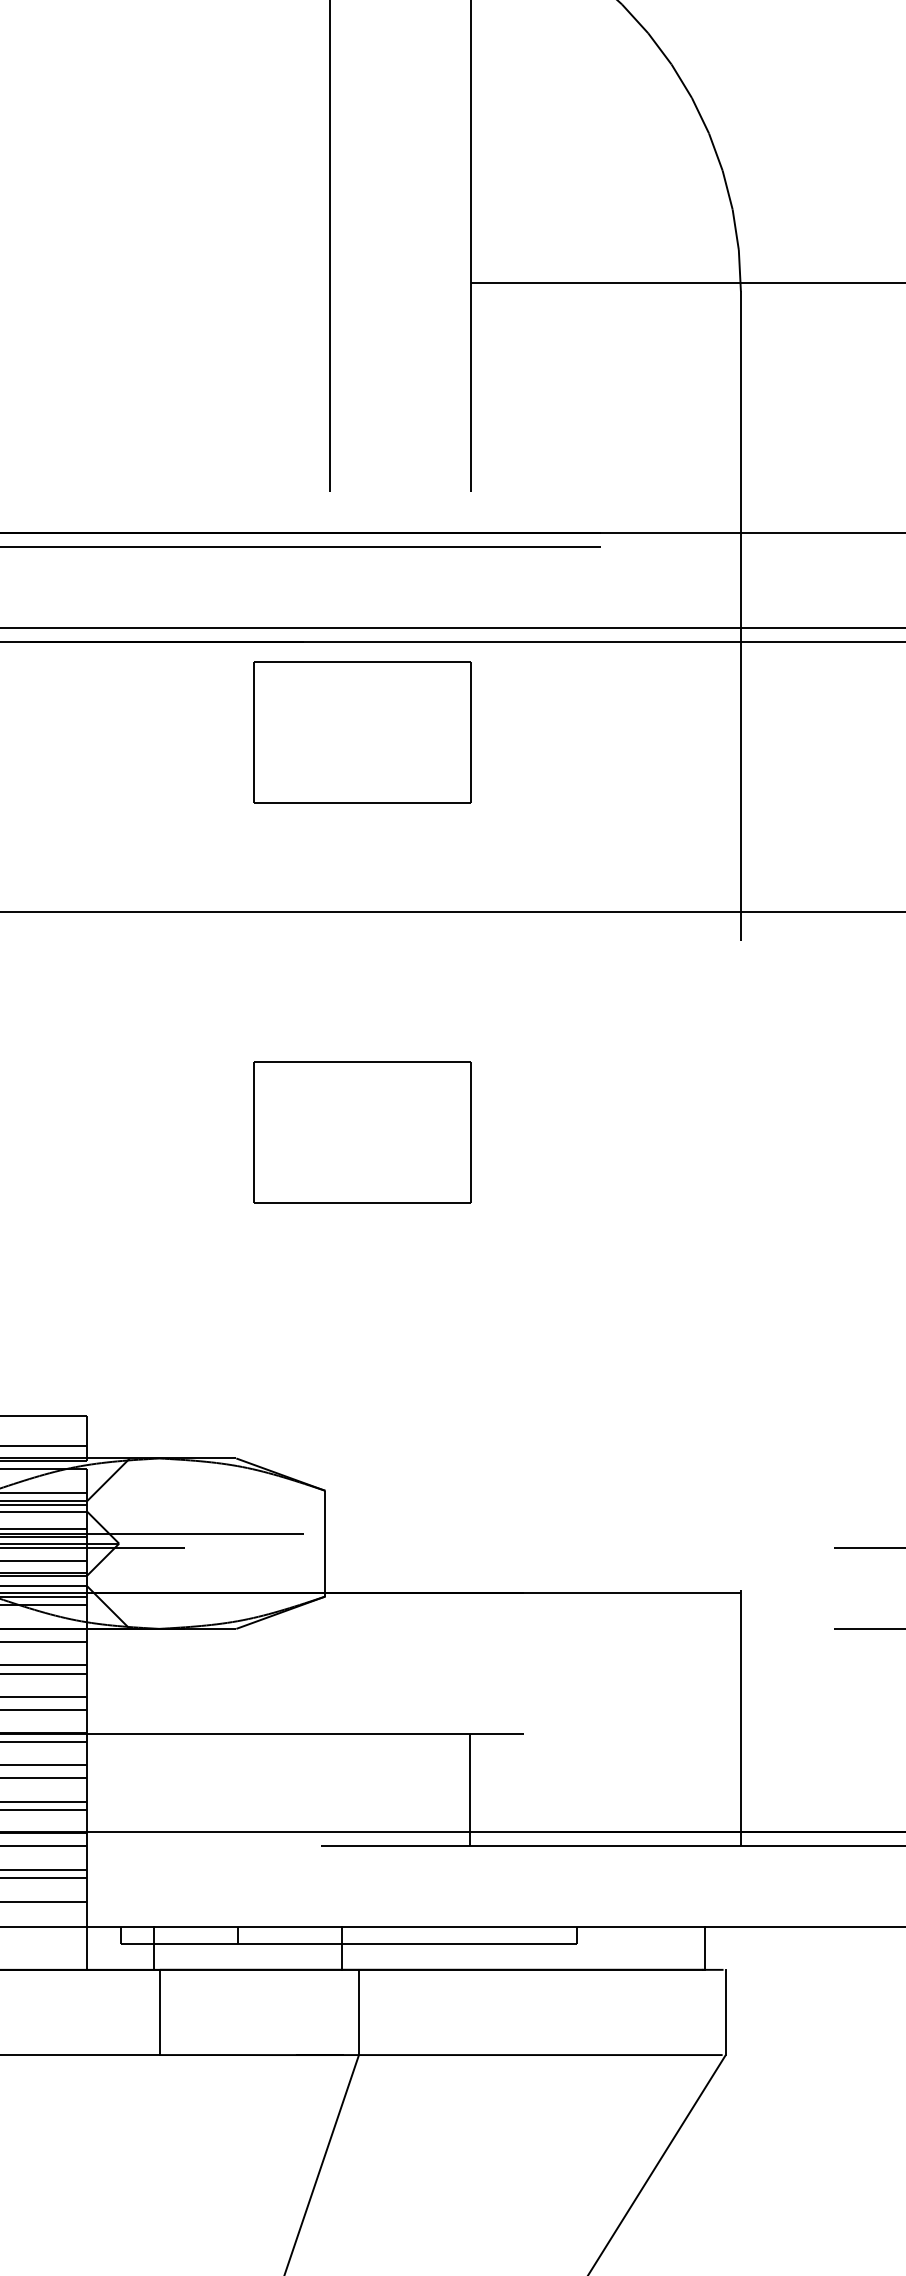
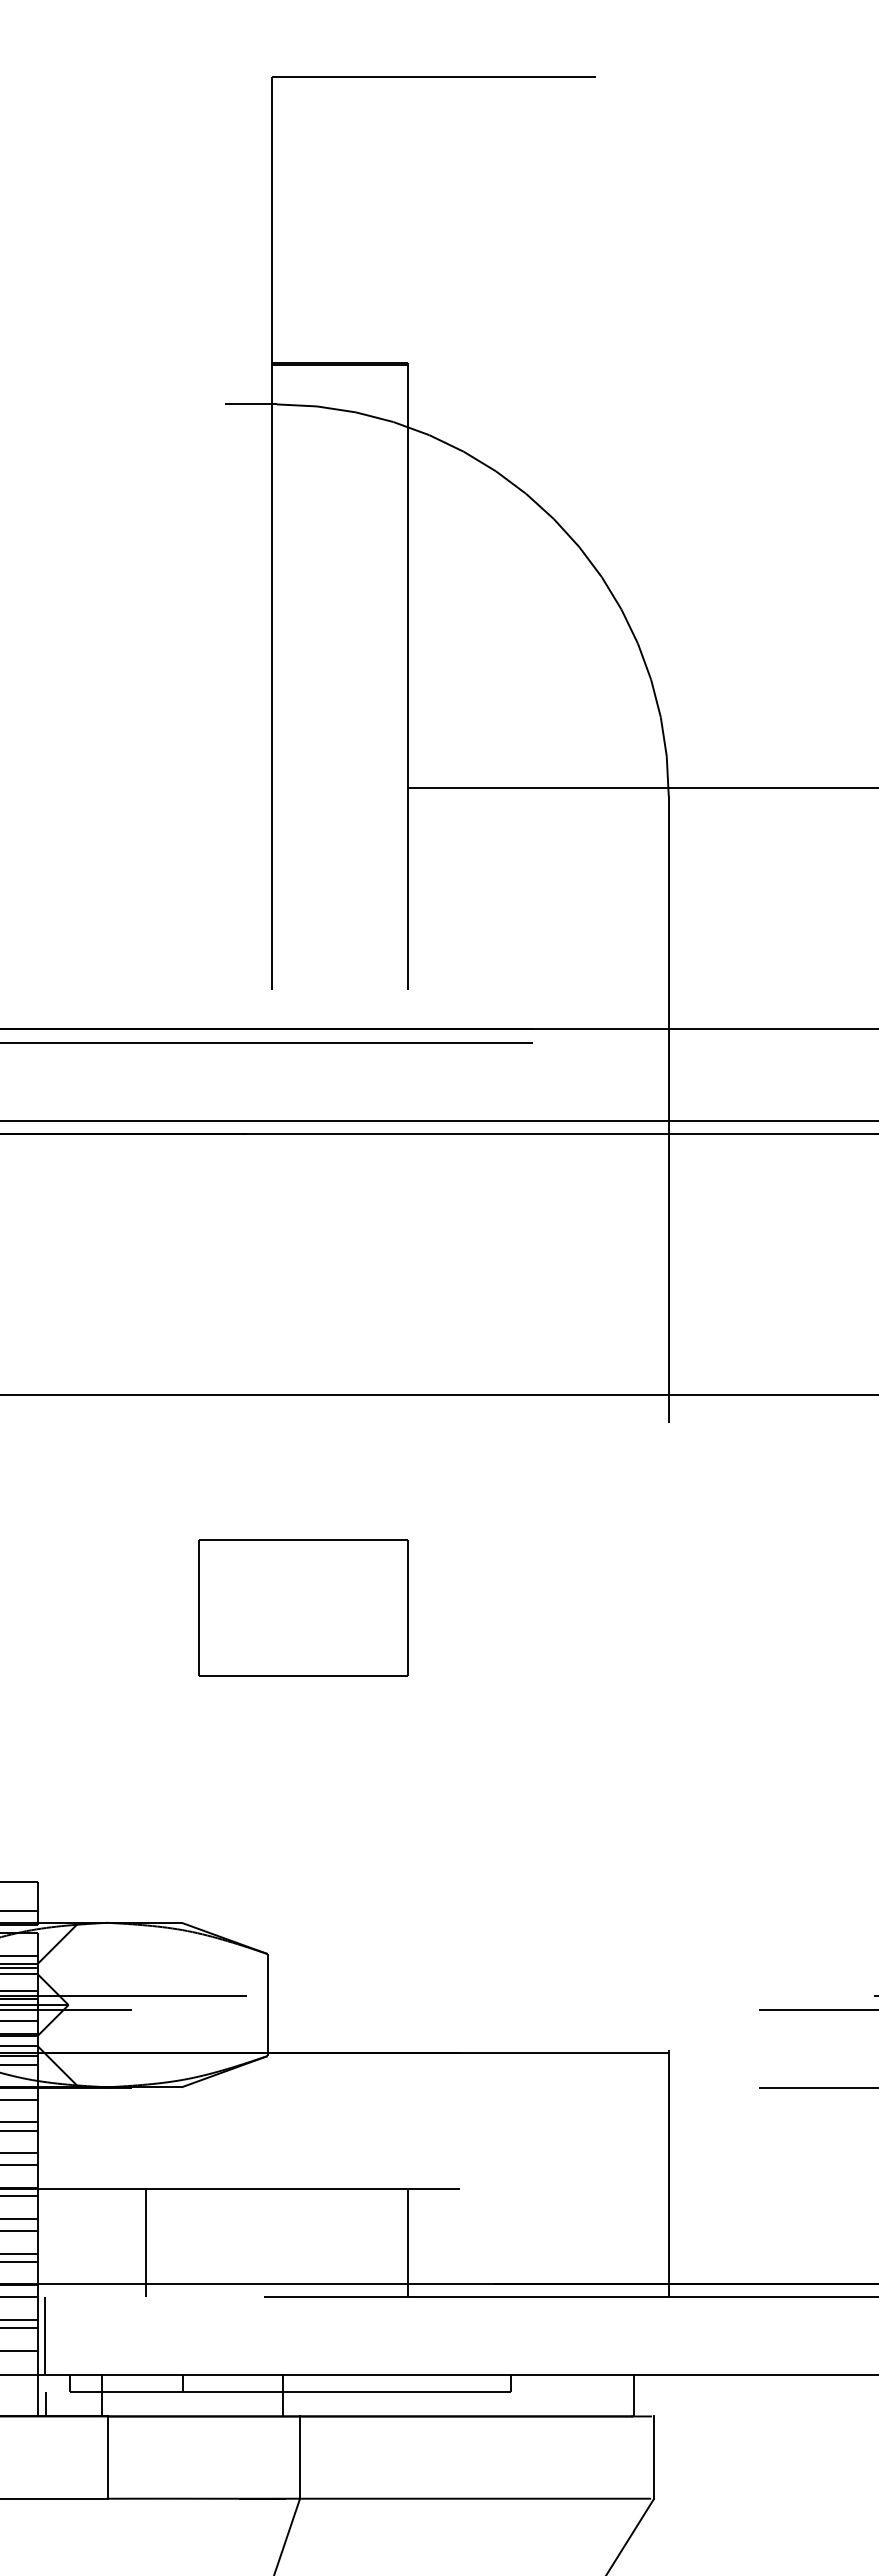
part: (362, 731) -> (303, 1221), removed
line: (199, 1789) -> (146, 2242), added
line: (94, 1887) -> (44, 2336), added
line: (95, 1956) -> (45, 2403), added

